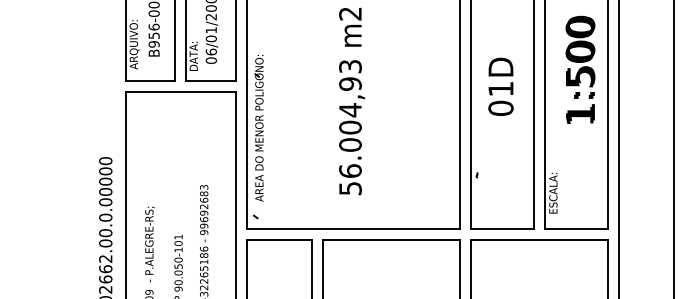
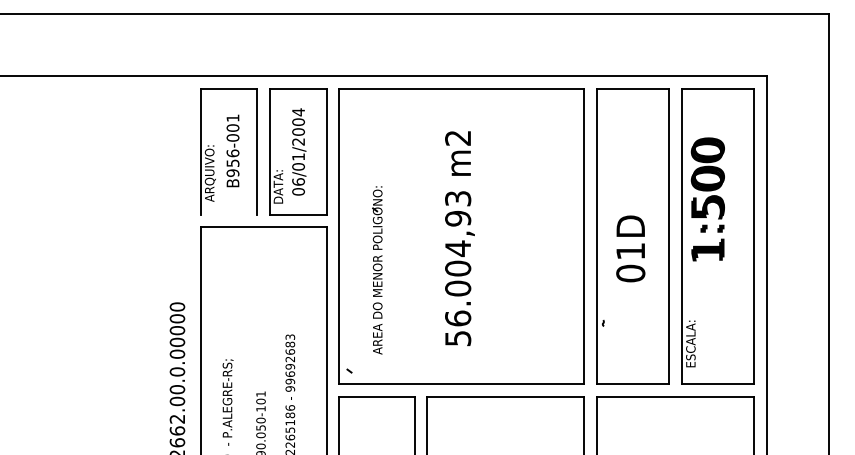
text: (580, 69) -> (707, 199), moved
line: (150, 80) -> (228, 214), removed
text: (500, 86) -> (630, 248), moved
part: (259, 128) -> (377, 270), moved

